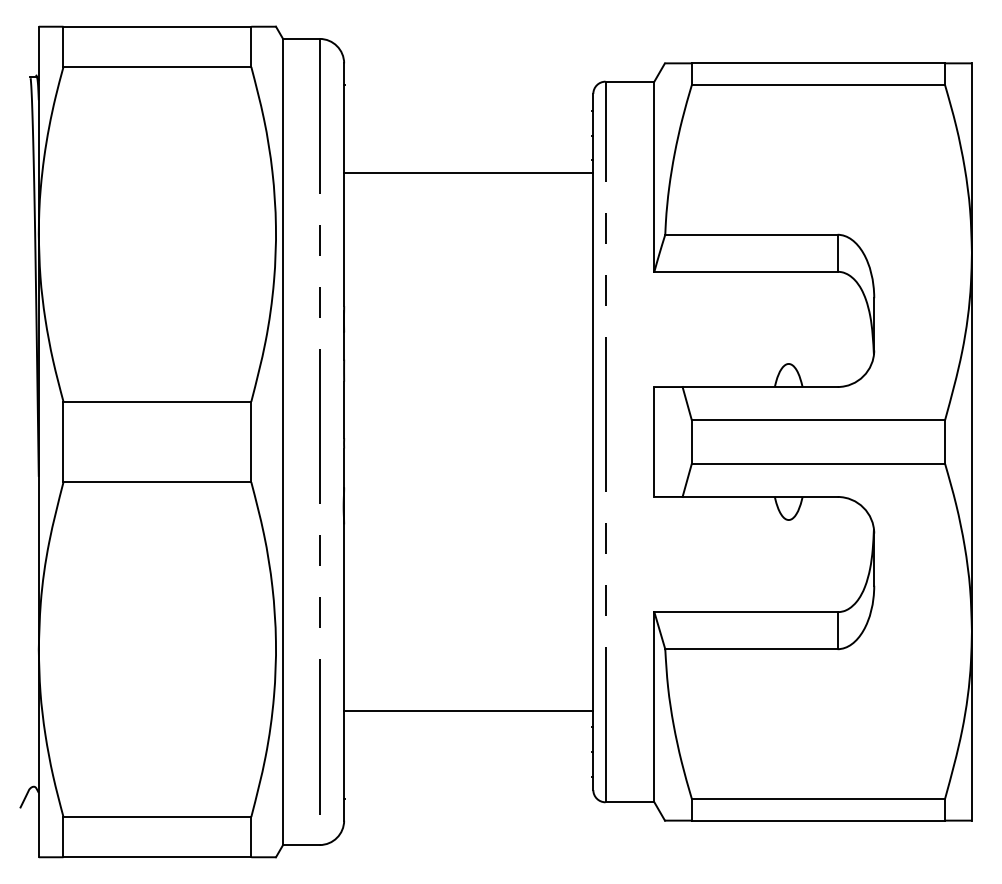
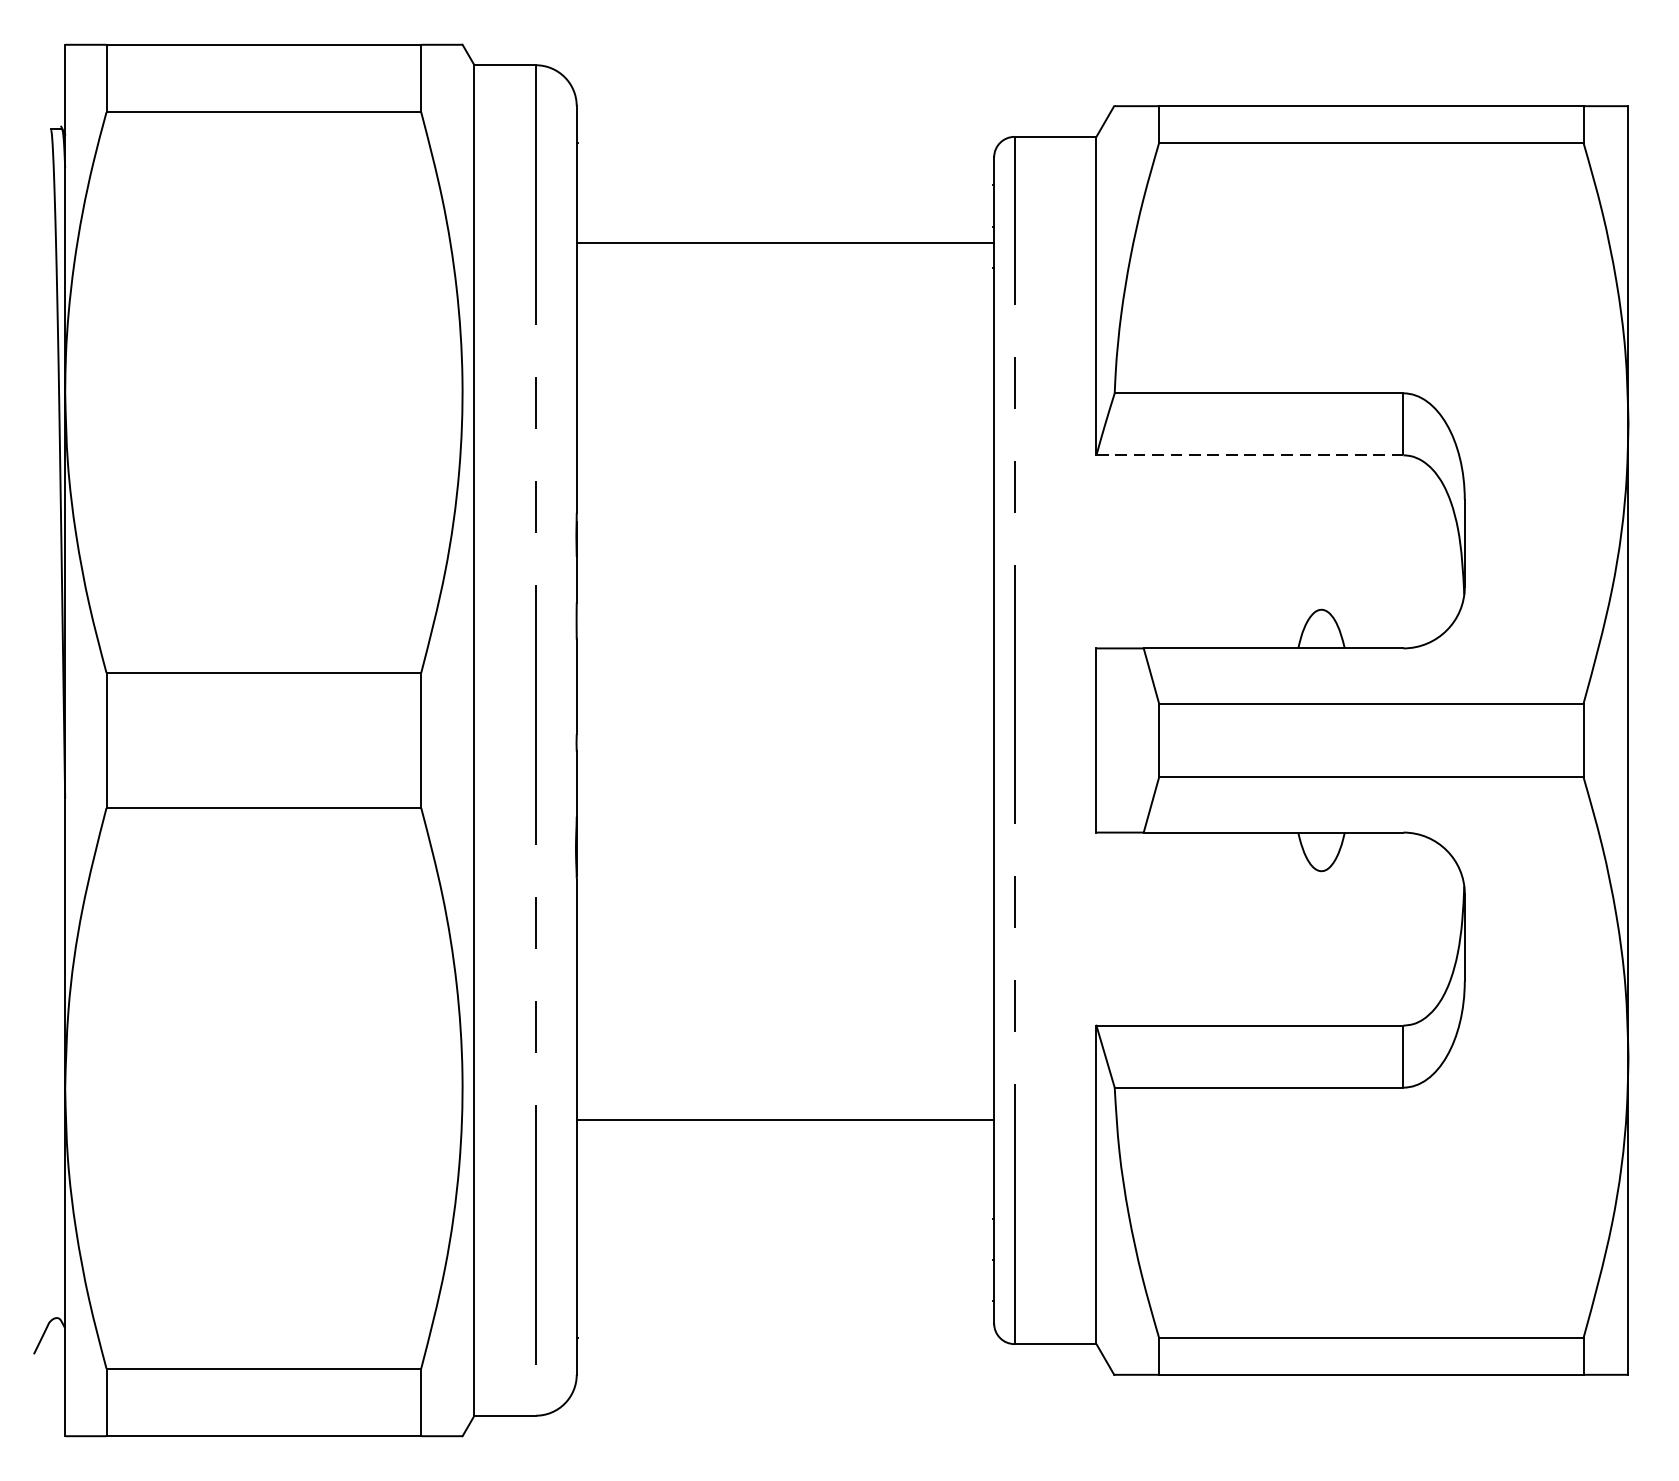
line: (468, 173) -> (785, 243), moved
line: (745, 271) -> (1249, 454), solid -> dashed
line: (468, 710) -> (785, 1119), moved

